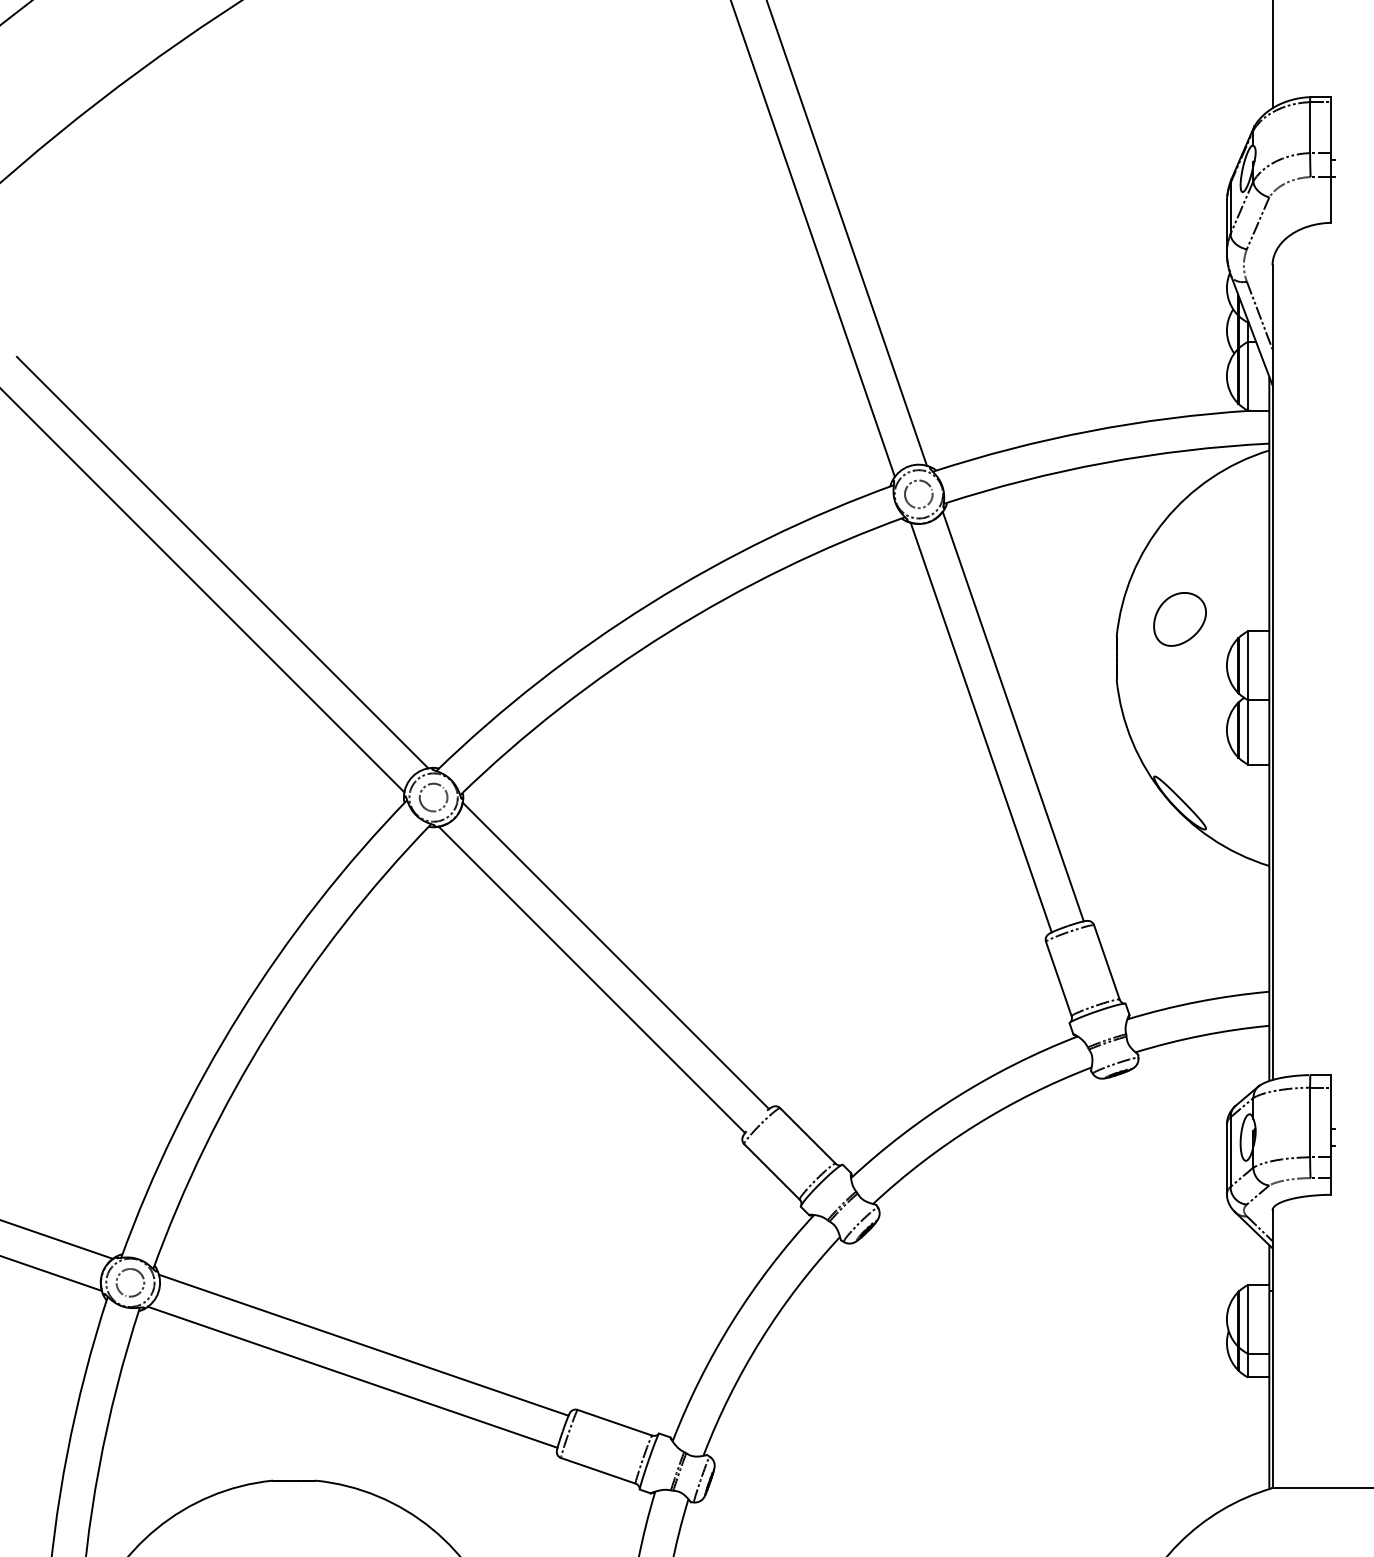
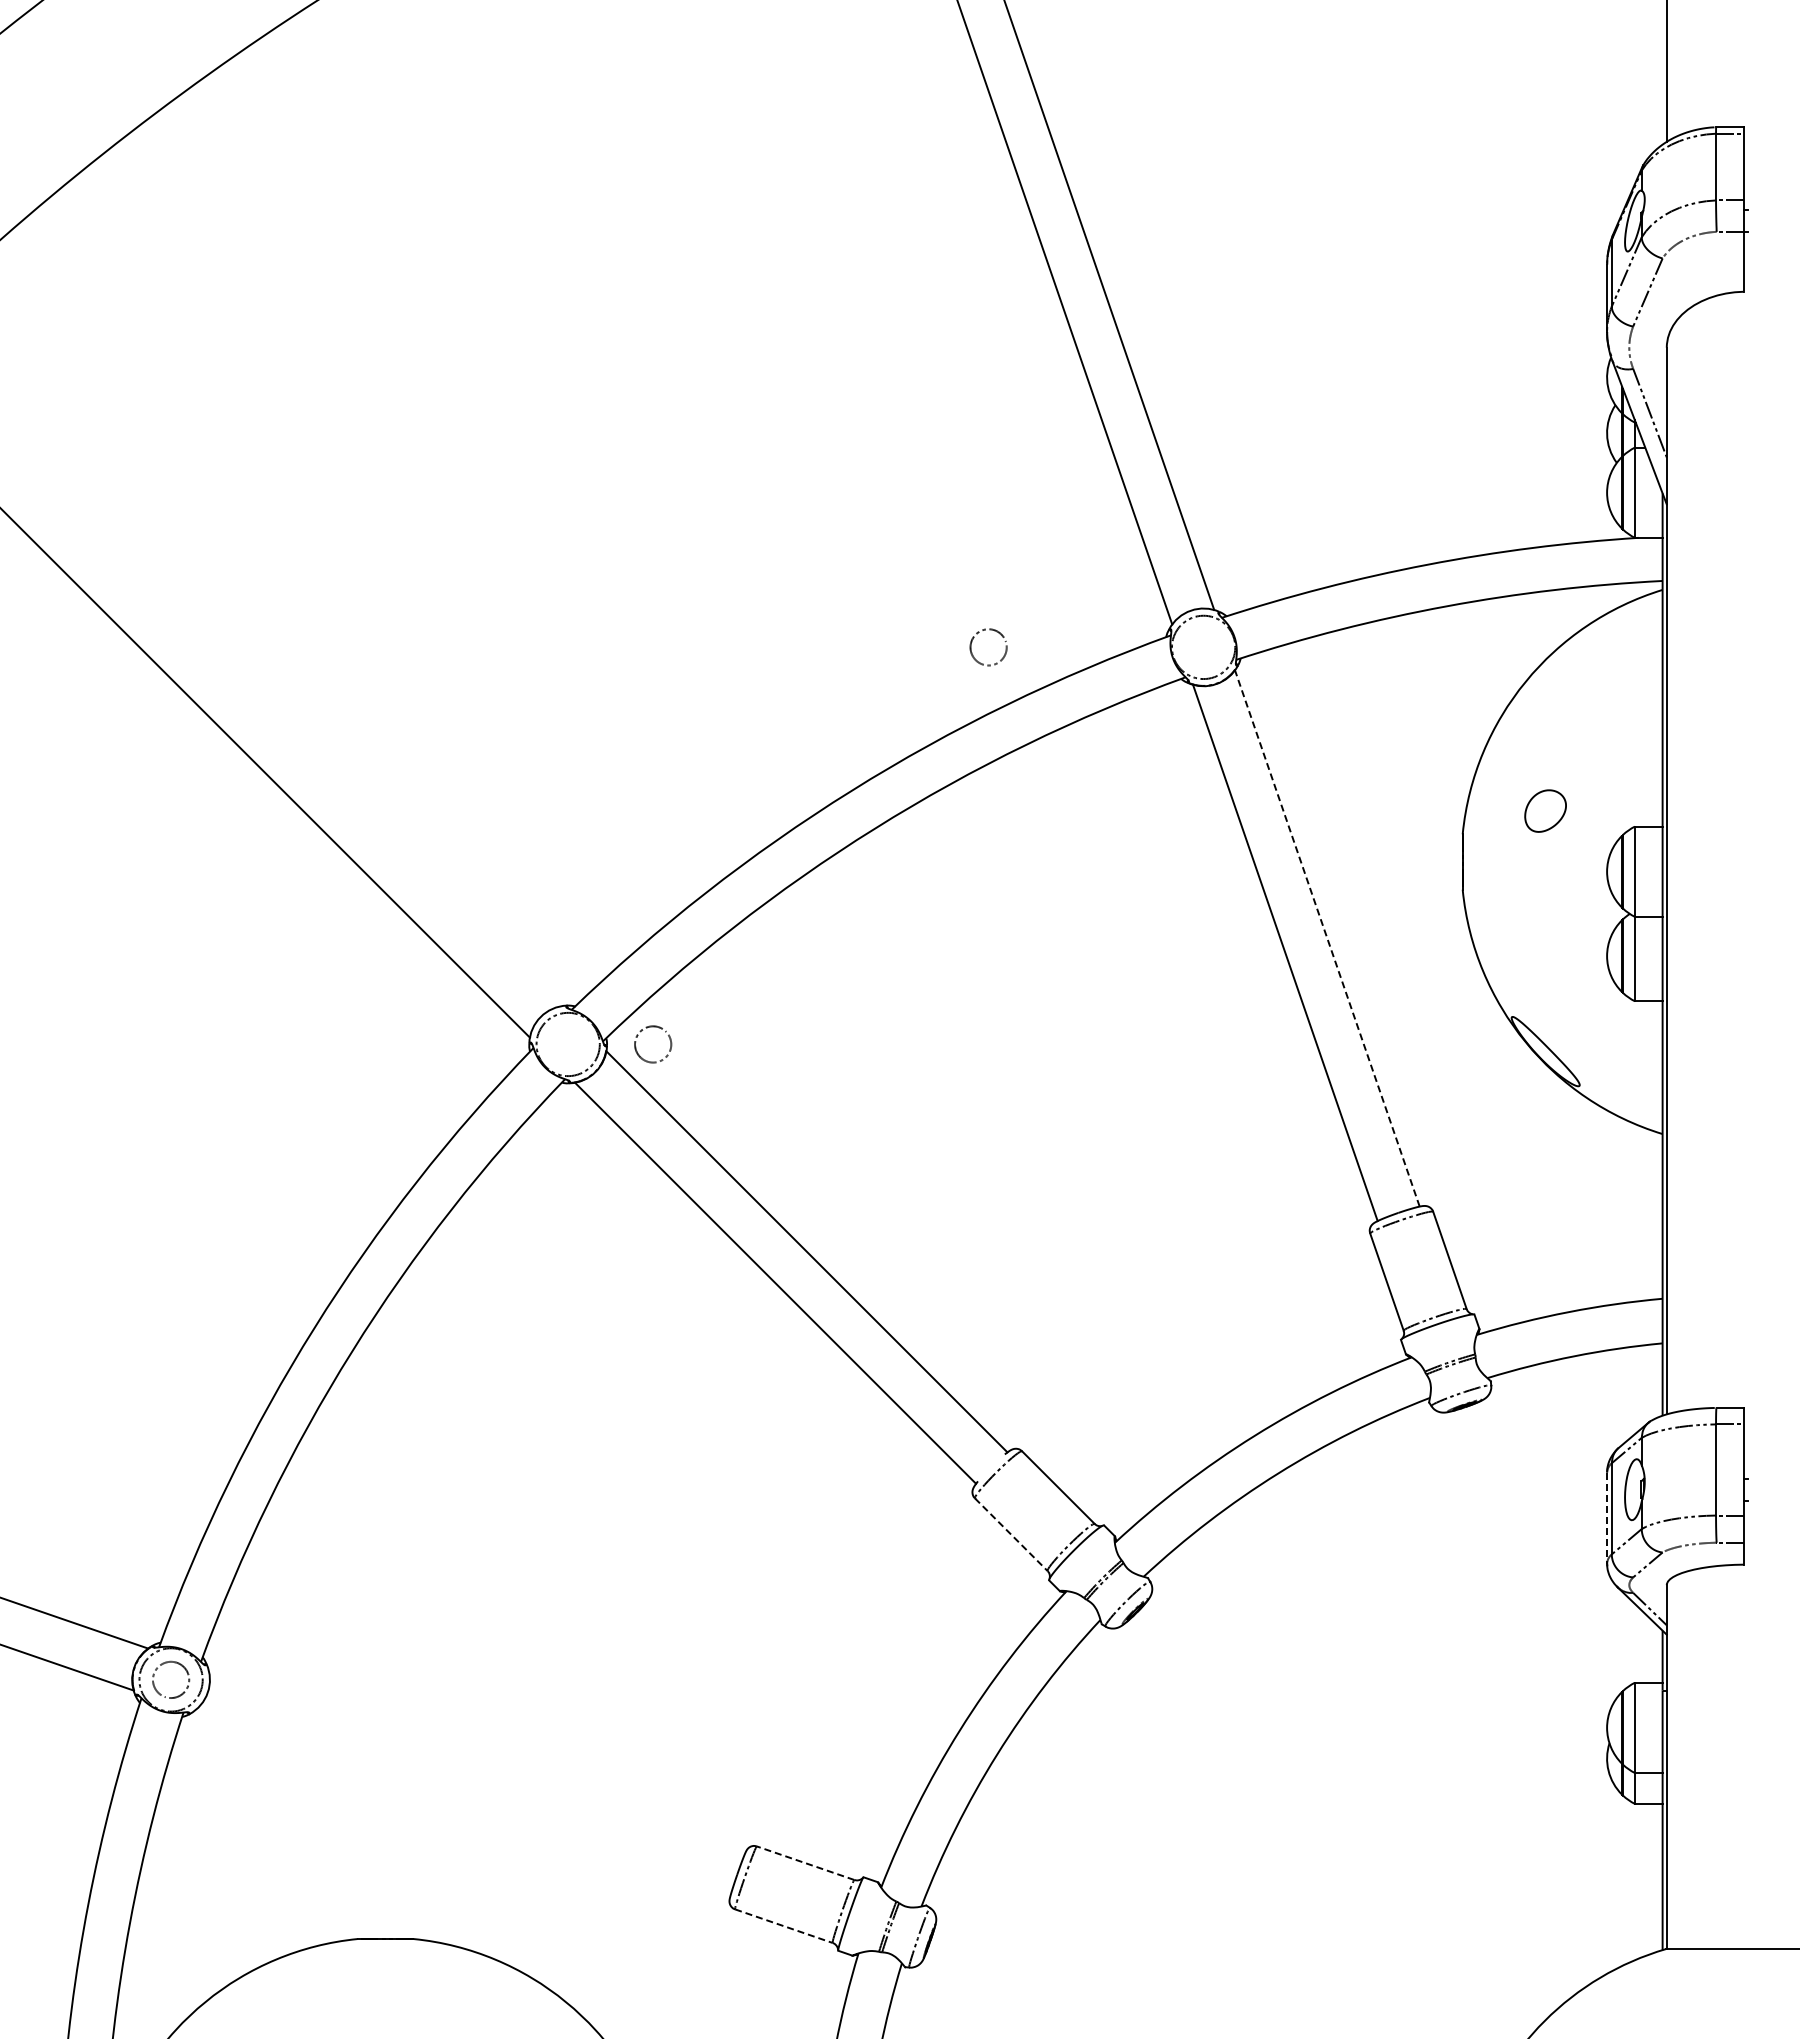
part: (908, 501) -> (974, 656), moved
line: (222, 562) -> (291, 736), removed
part: (1179, 618) -> (1545, 810), size x0.6
line: (1013, 716) -> (1327, 938), solid -> dashed
part: (446, 794) -> (669, 1040), moved
line: (1227, 1159) -> (1607, 1518), solid -> dashed
line: (772, 1172) -> (1011, 1535), solid -> dashed
line: (363, 1345) -> (476, 1761), removed
line: (352, 1377) -> (462, 1803), removed
line: (614, 1422) -> (805, 1863), solid -> dashed
line: (598, 1471) -> (783, 1926), solid -> dashed

